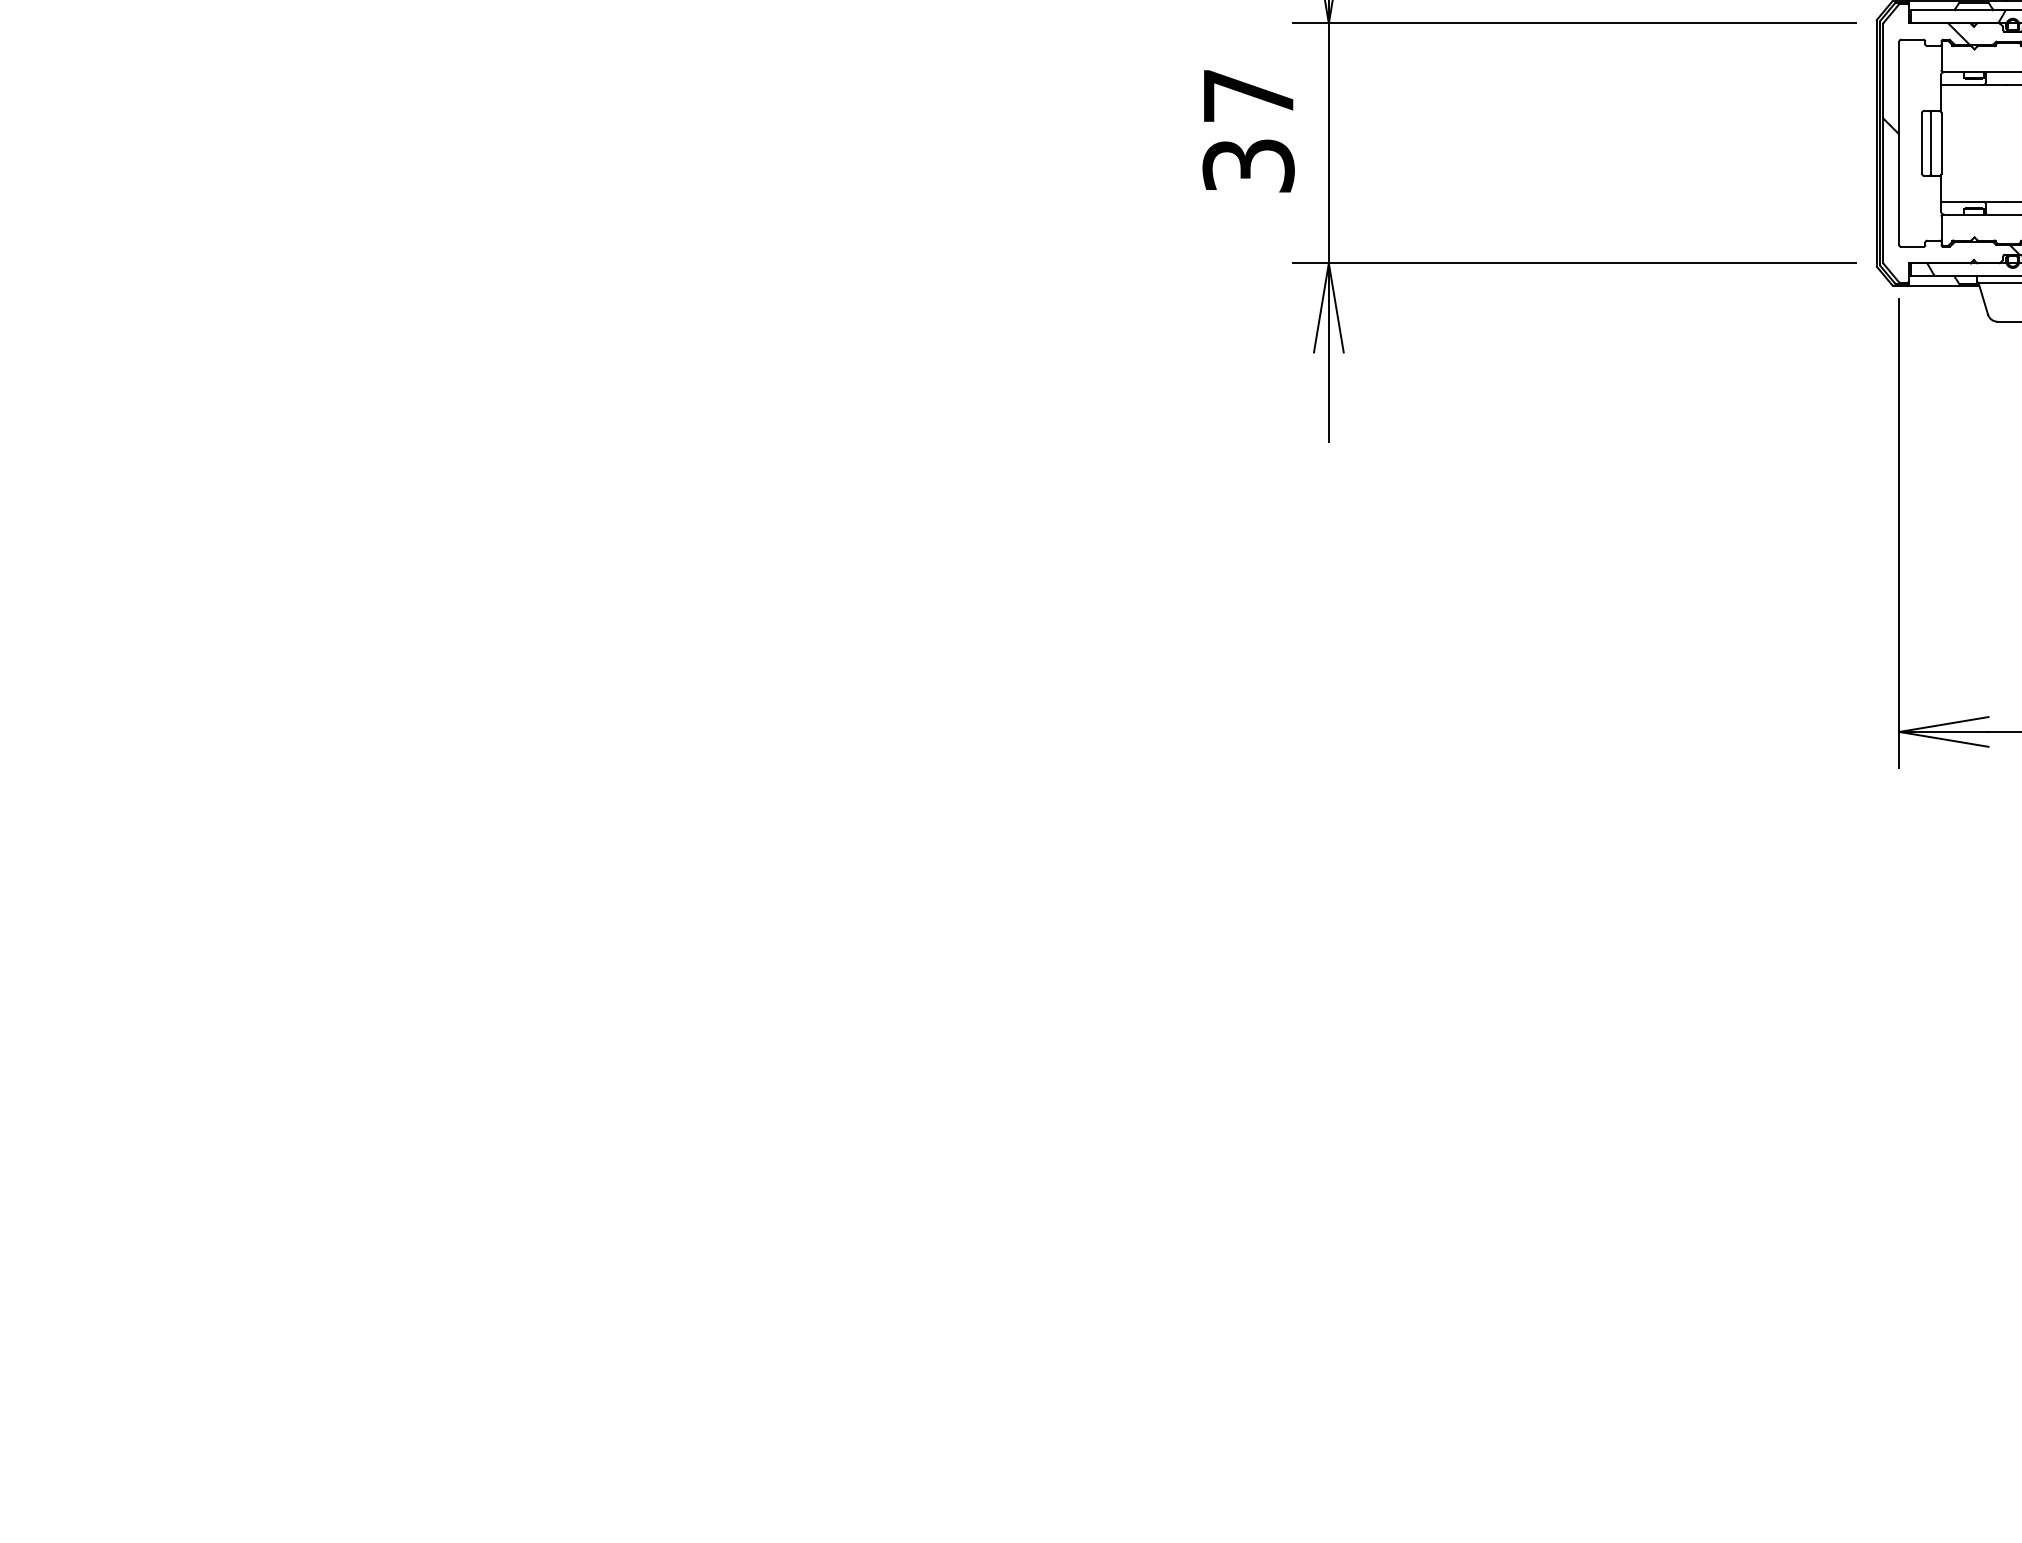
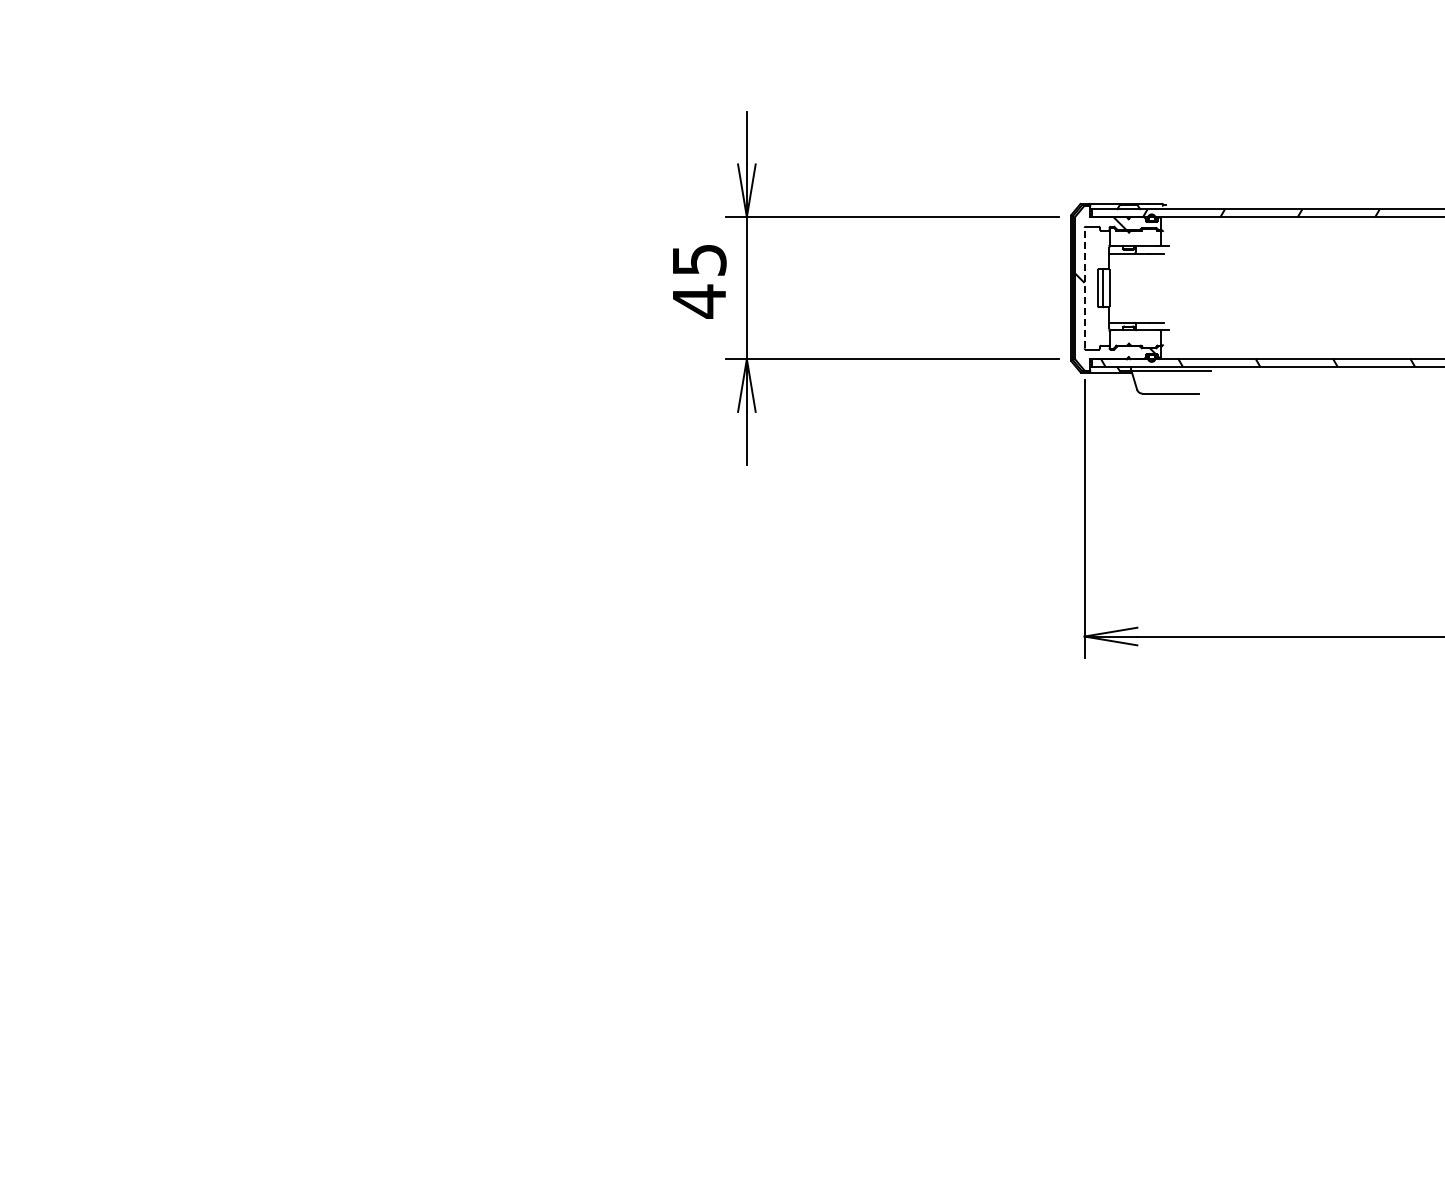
text: (1248, 132) -> (699, 281), 37 -> 45
line: (1899, 142) -> (1084, 287), solid -> dashed

